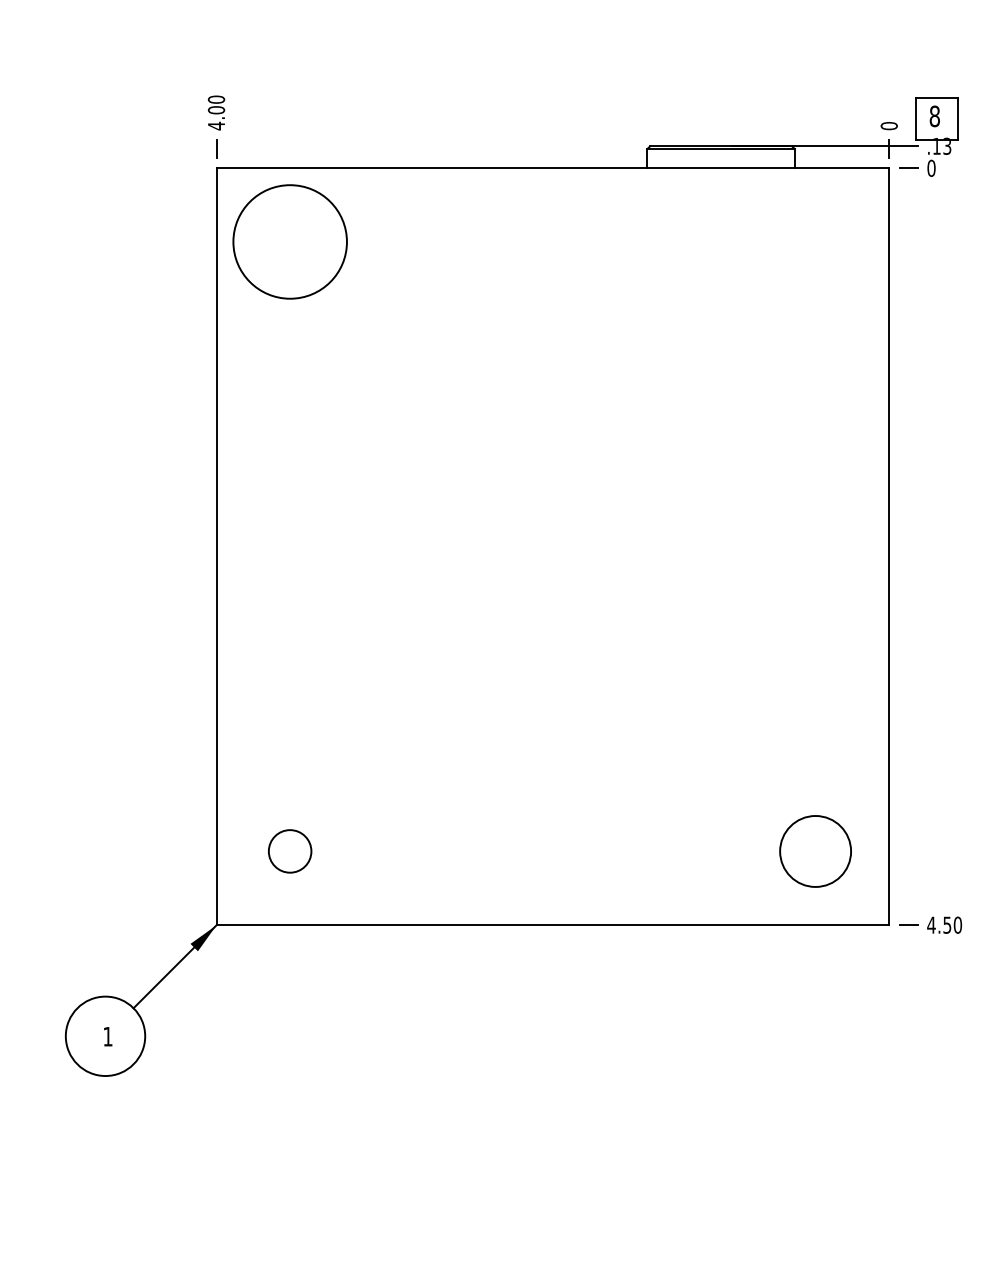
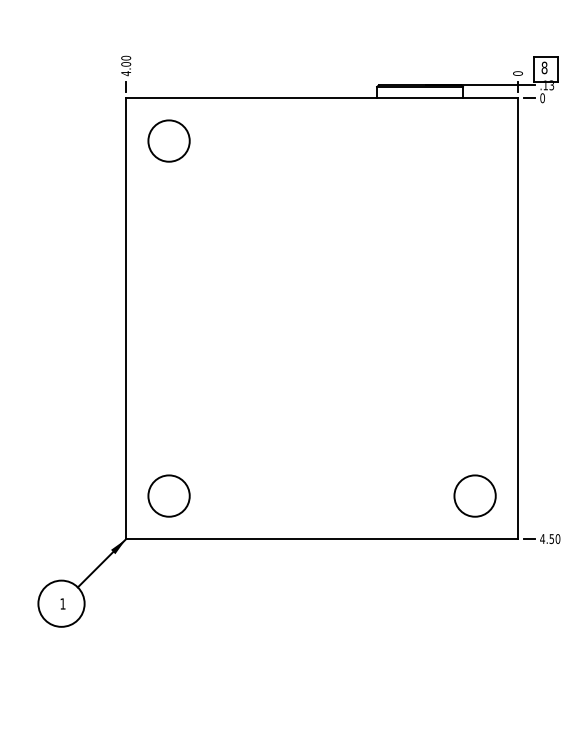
circle: (289, 240) -> (168, 140), size x0.62
circle: (289, 850) -> (168, 495), size x1.67

